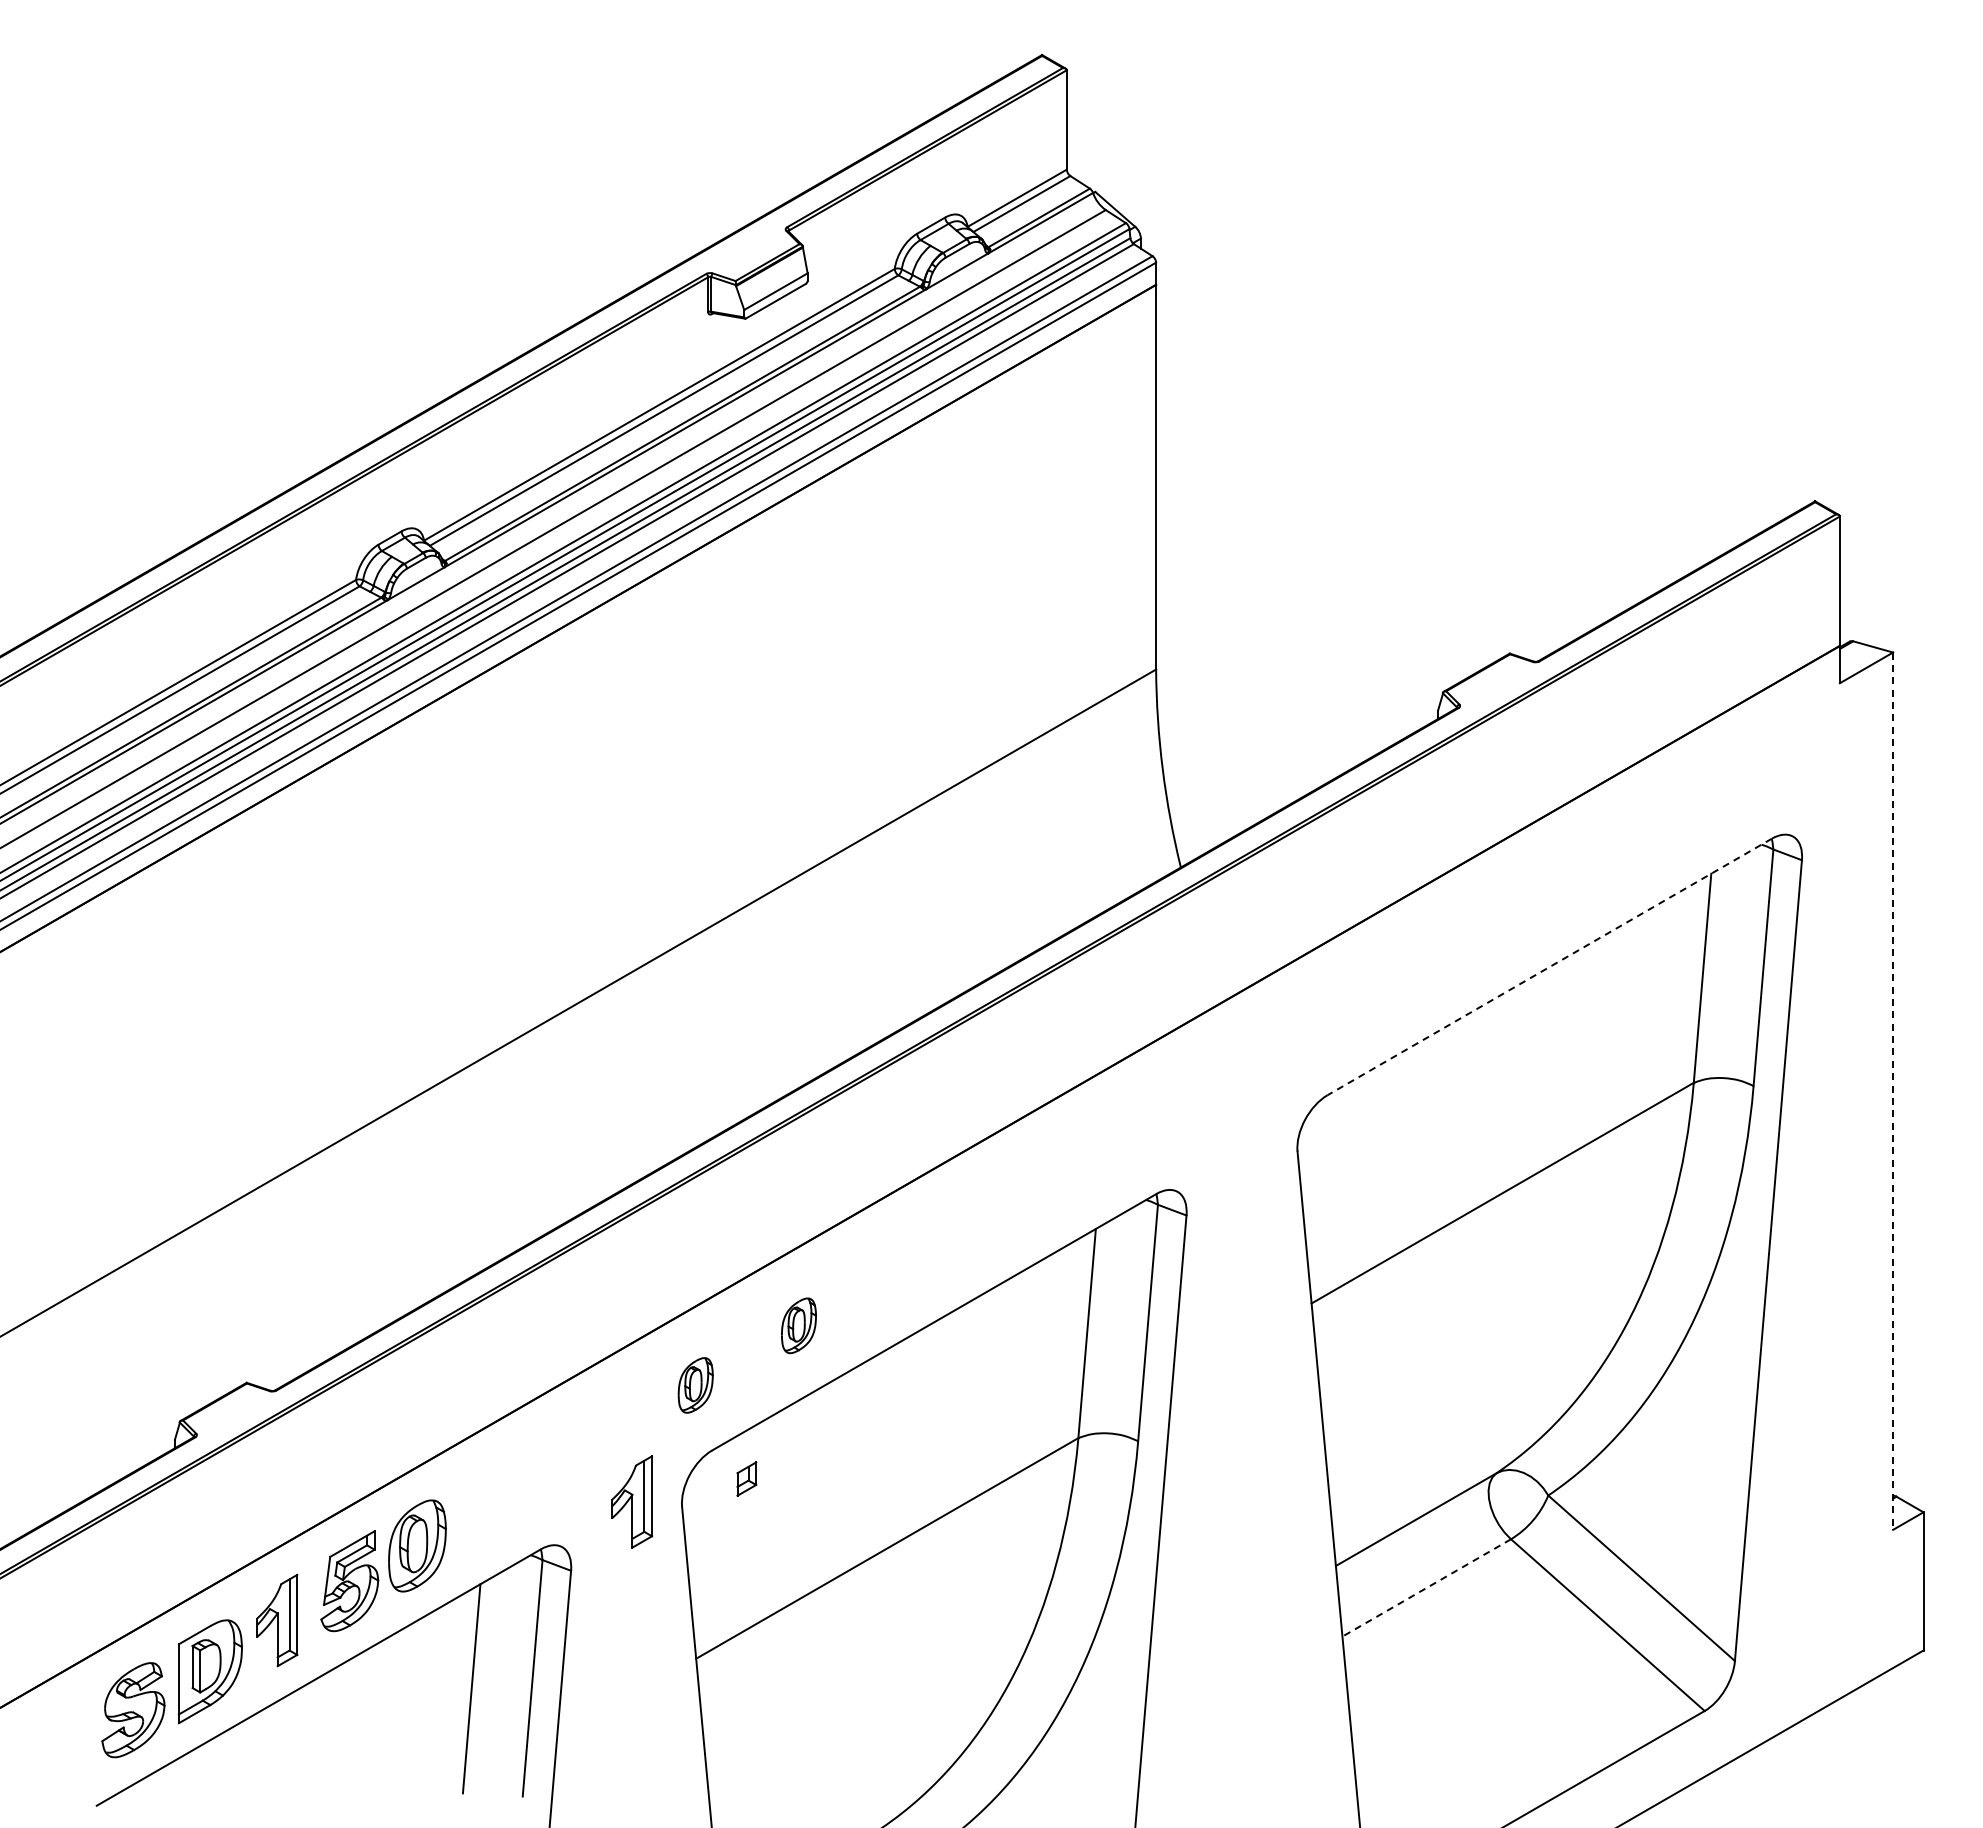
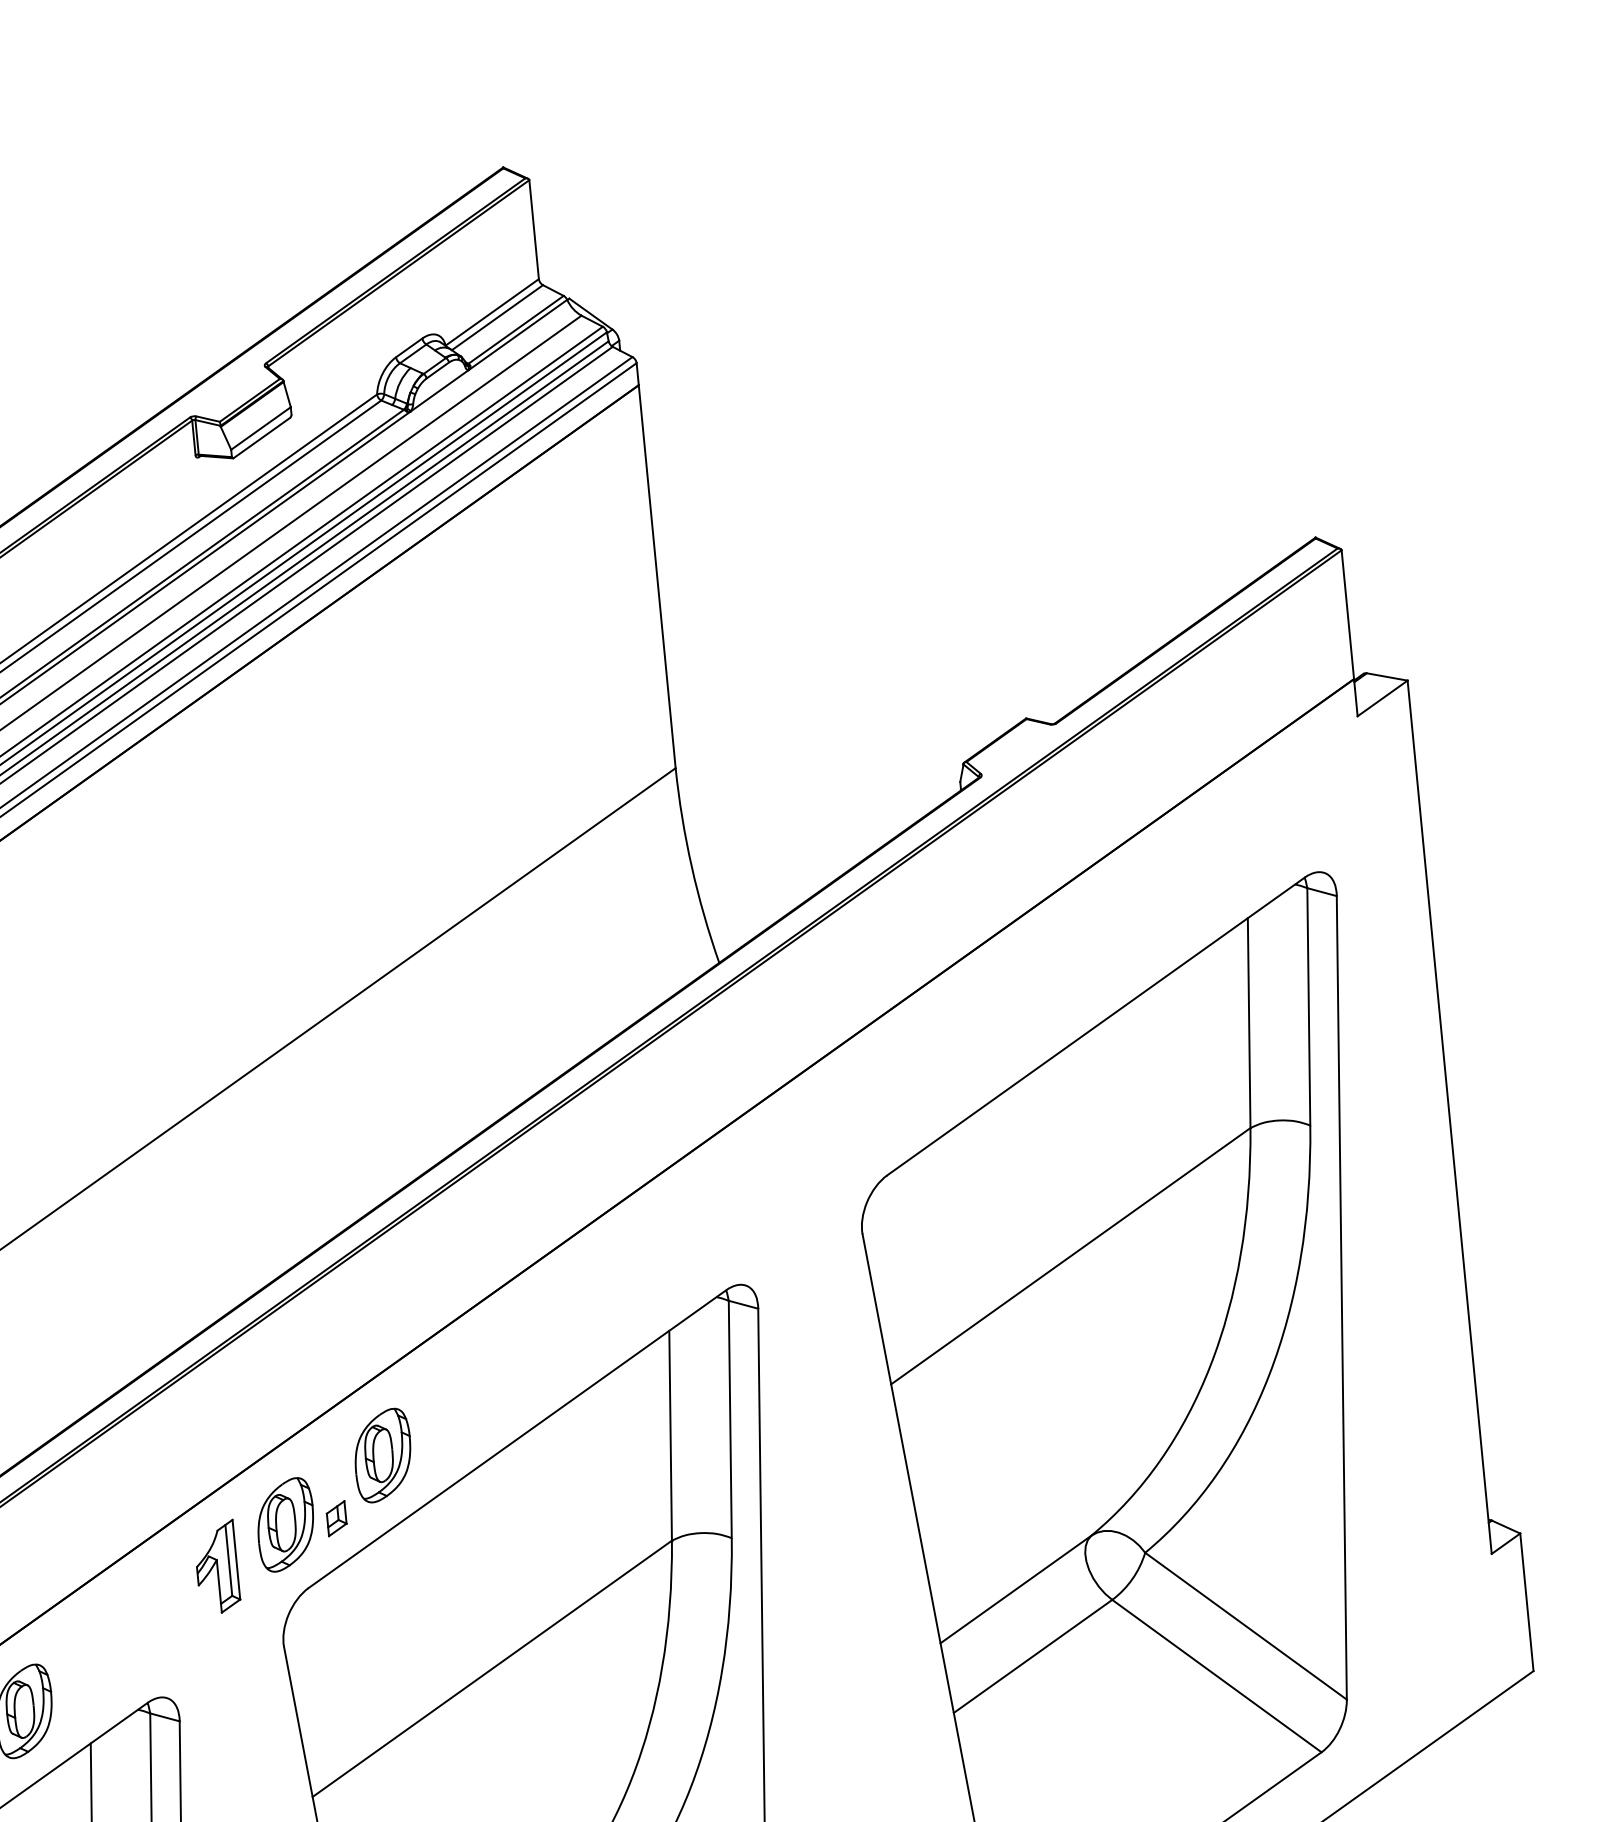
line: (1549, 967) -> (1095, 1027), dashed -> solid
line: (1893, 1091) -> (1450, 1117), dashed -> solid
part: (798, 1325) -> (382, 1455), size x1.67
part: (695, 1385) -> (285, 1525), size x1.67
part: (746, 1478) -> (336, 1518), moved
part: (632, 1501) -> (217, 1566), moved
line: (1426, 1588) -> (1032, 1657), dashed -> solid

